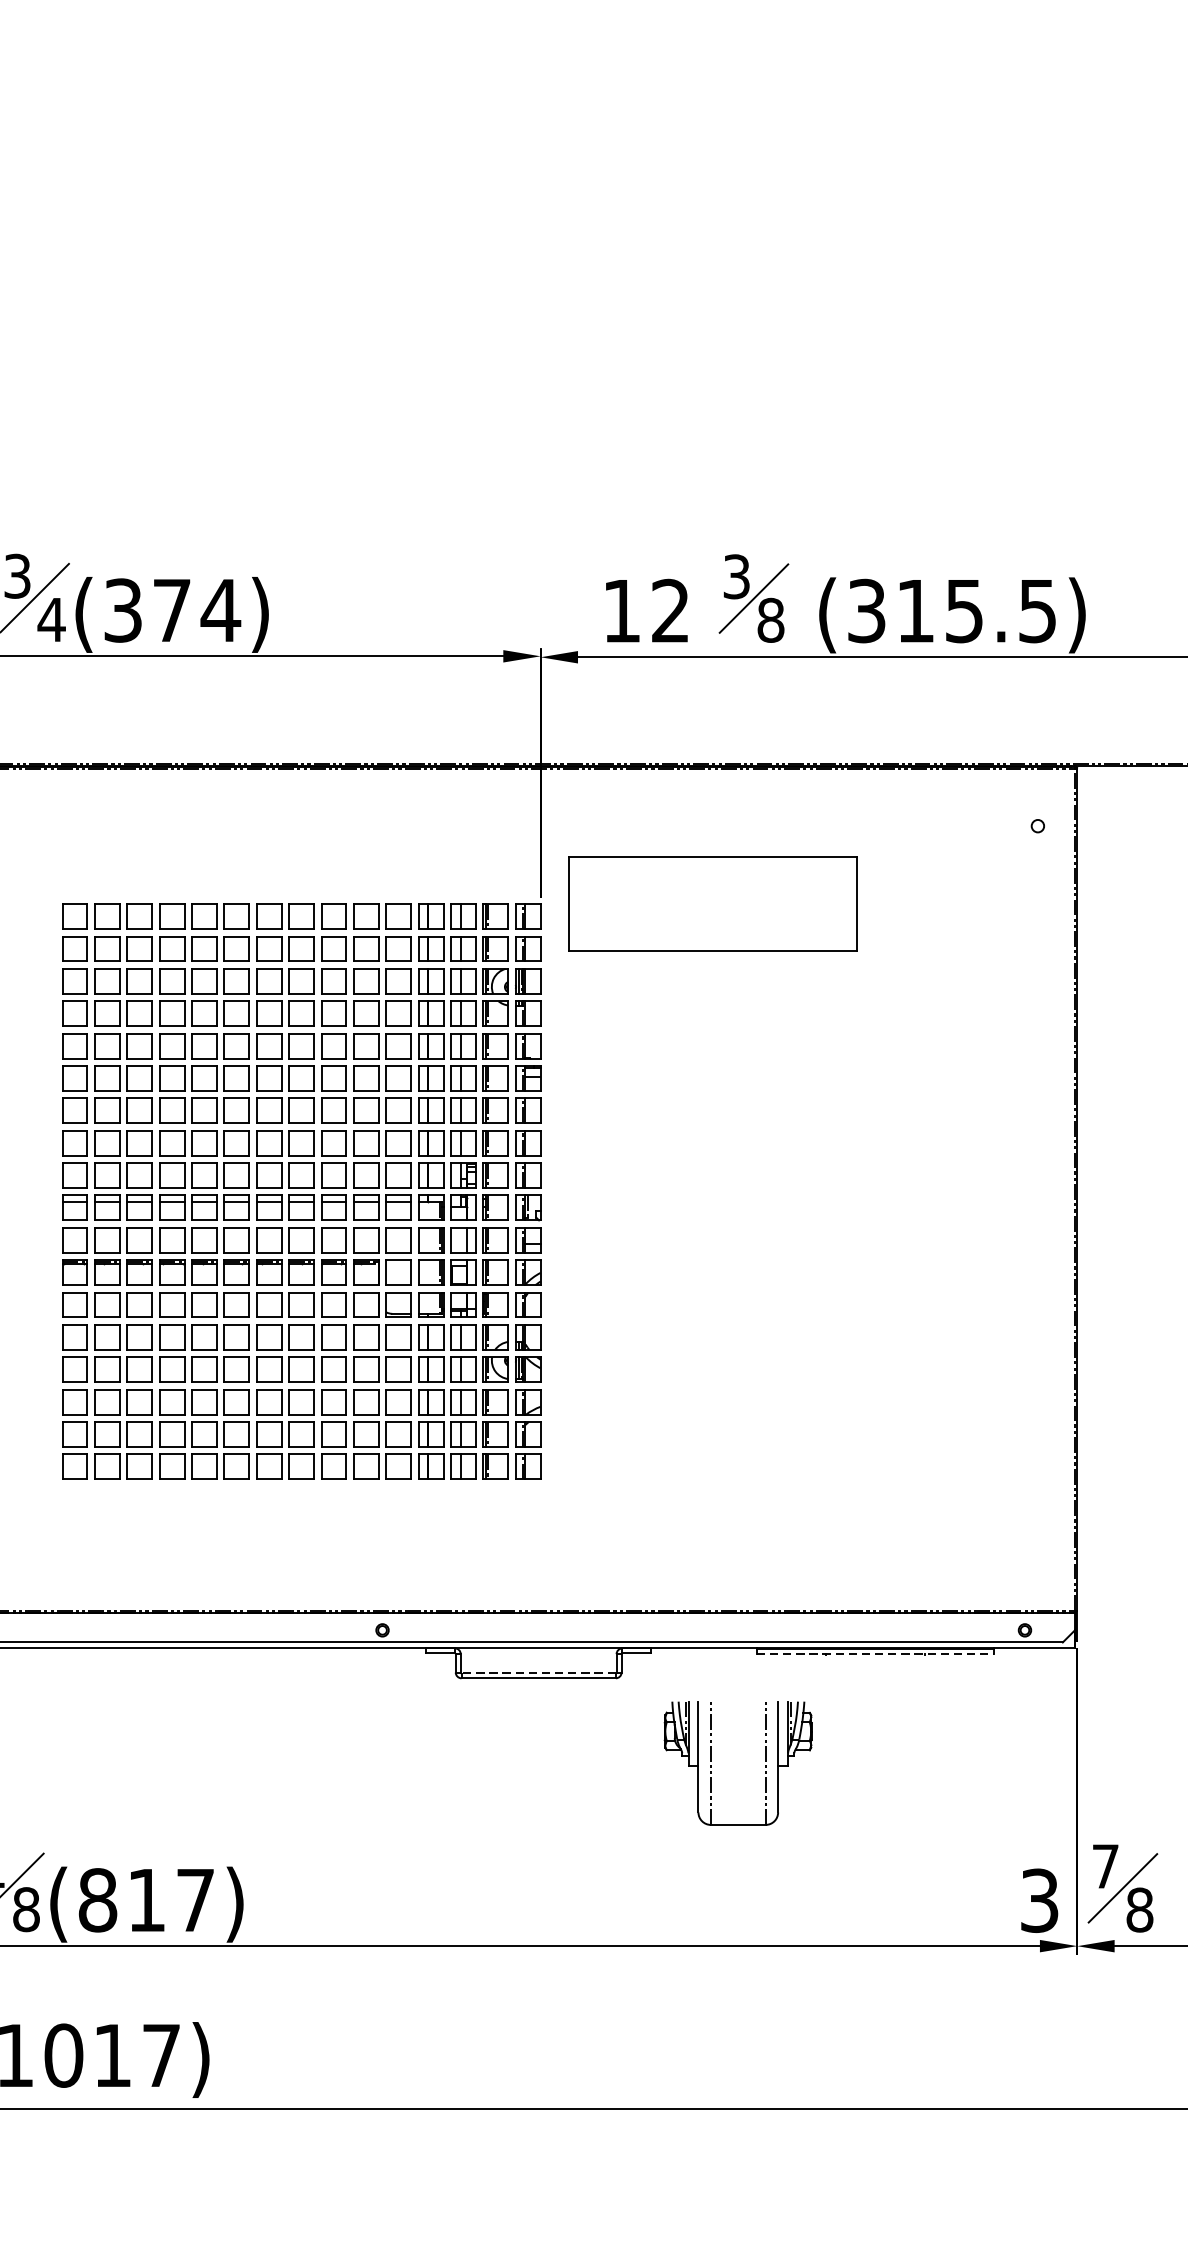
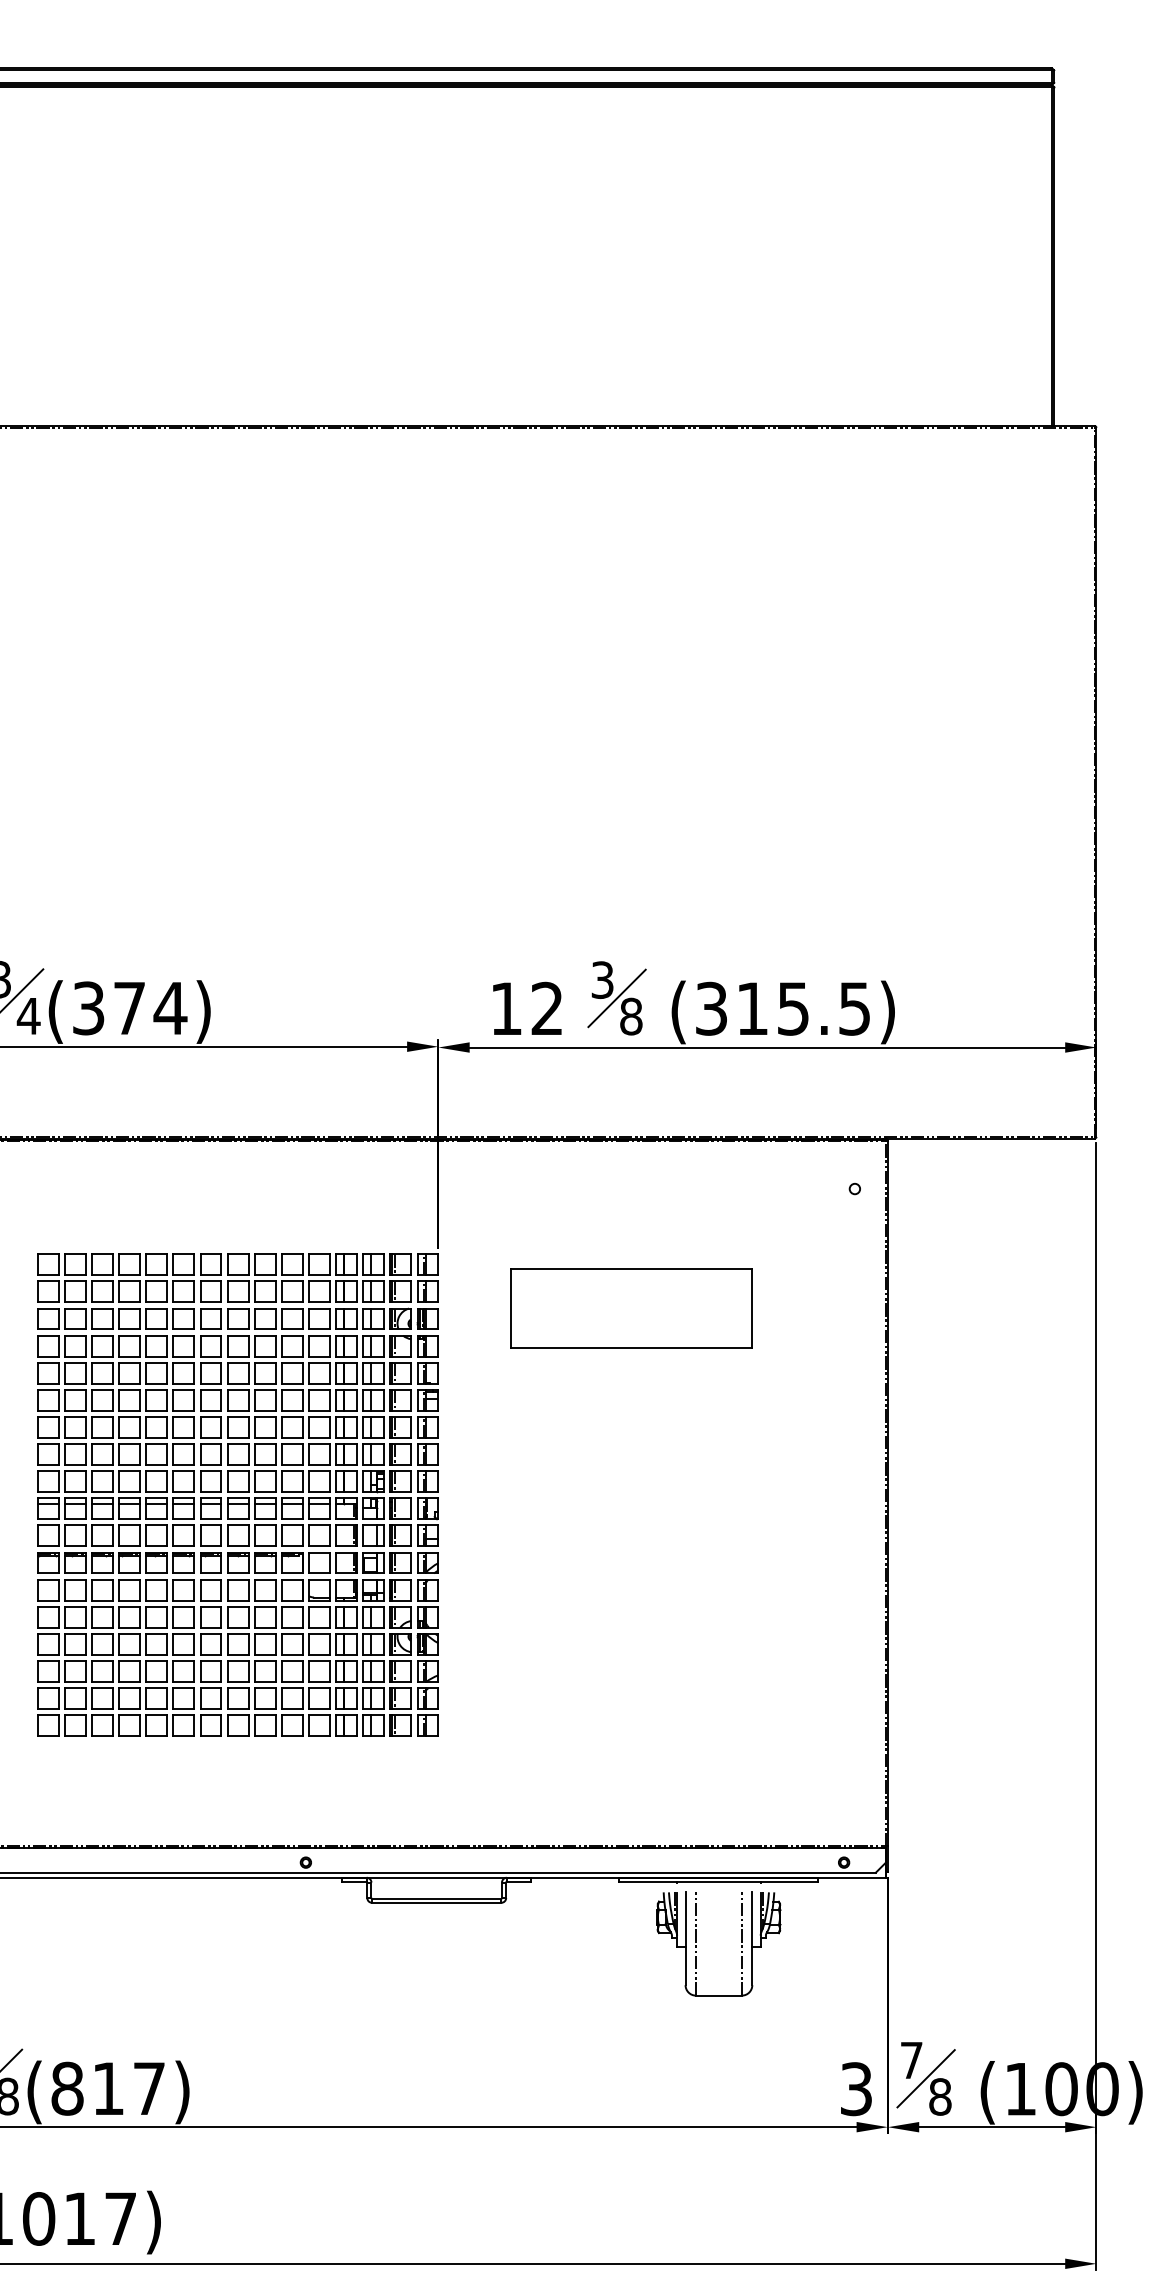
part: (712, 904) -> (631, 1308), moved
line: (876, 1654) -> (719, 1882), dashed -> solid
line: (538, 1673) -> (436, 1898), dashed -> solid
part: (711, 1761) -> (696, 1942), moved

